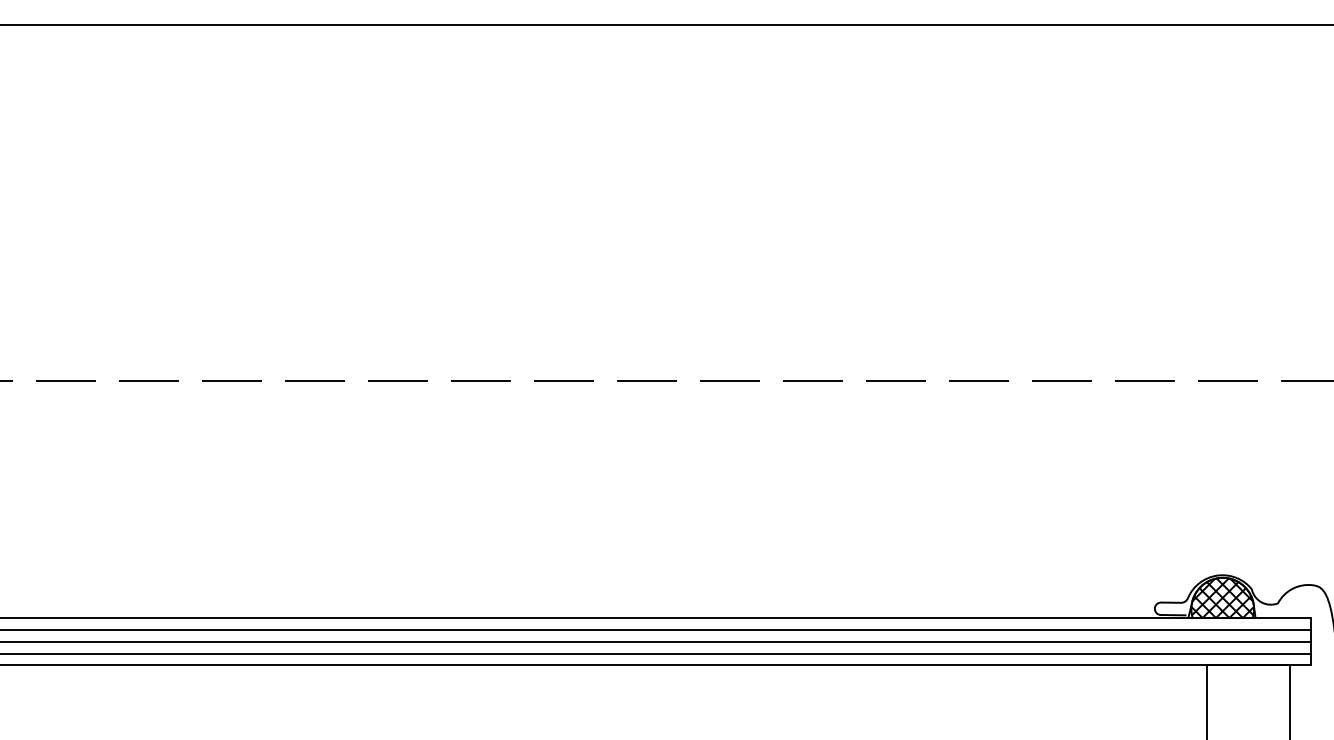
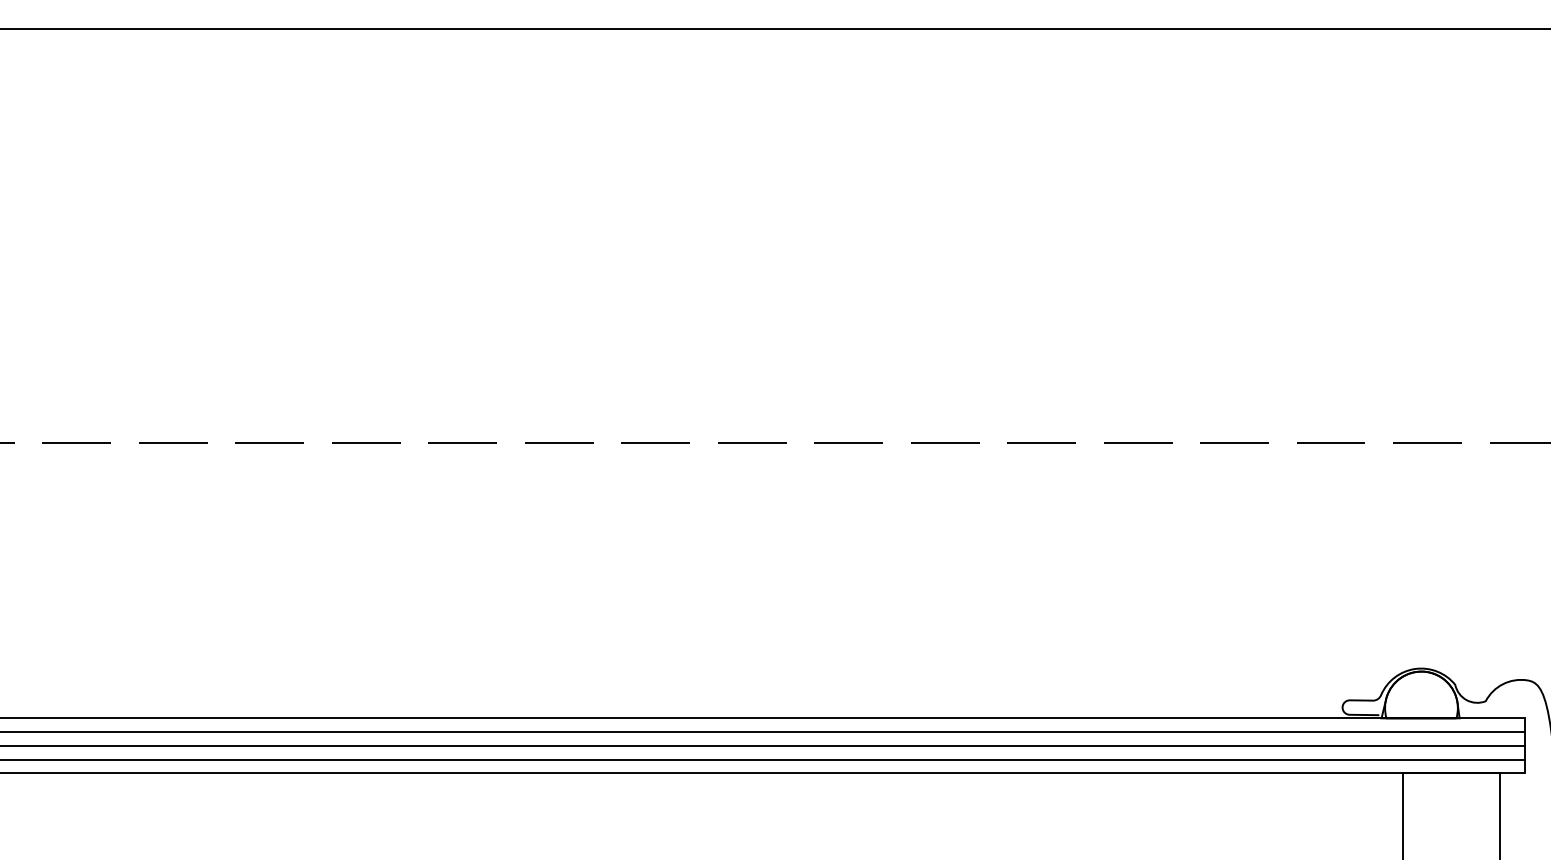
hatch: (1222, 598) -> (1421, 695), removed

